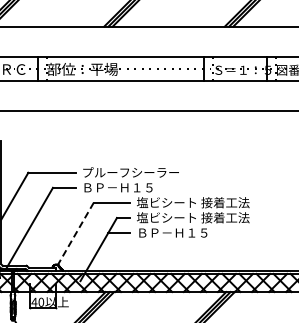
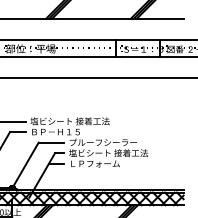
text: (138, 172) -> (70, 121), プルーフシーラー -> 塩ビシート 接着工法
text: (193, 202) -> (108, 142), 塩ビシート 接着工法 -> プルーフシーラー
line: (75, 233) -> (25, 164), dashed -> solid
text: (174, 233) -> (95, 164), ＢＰ－Ｈ１５ -> ＬＰフォーム

